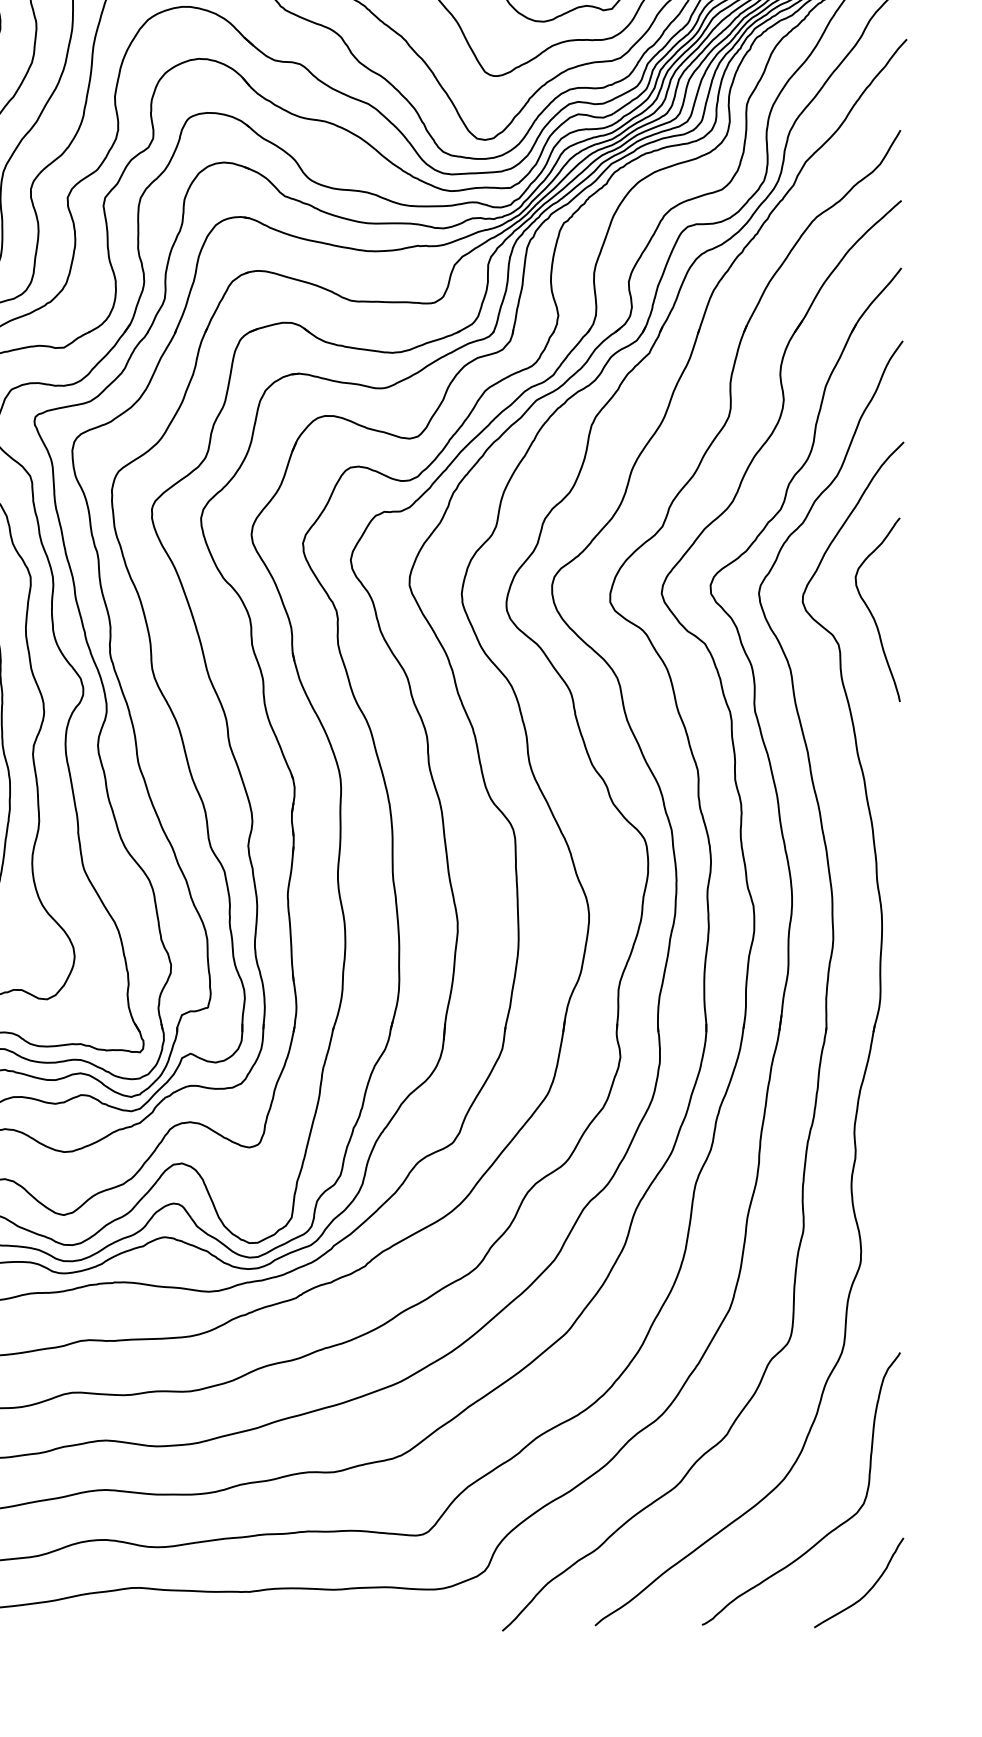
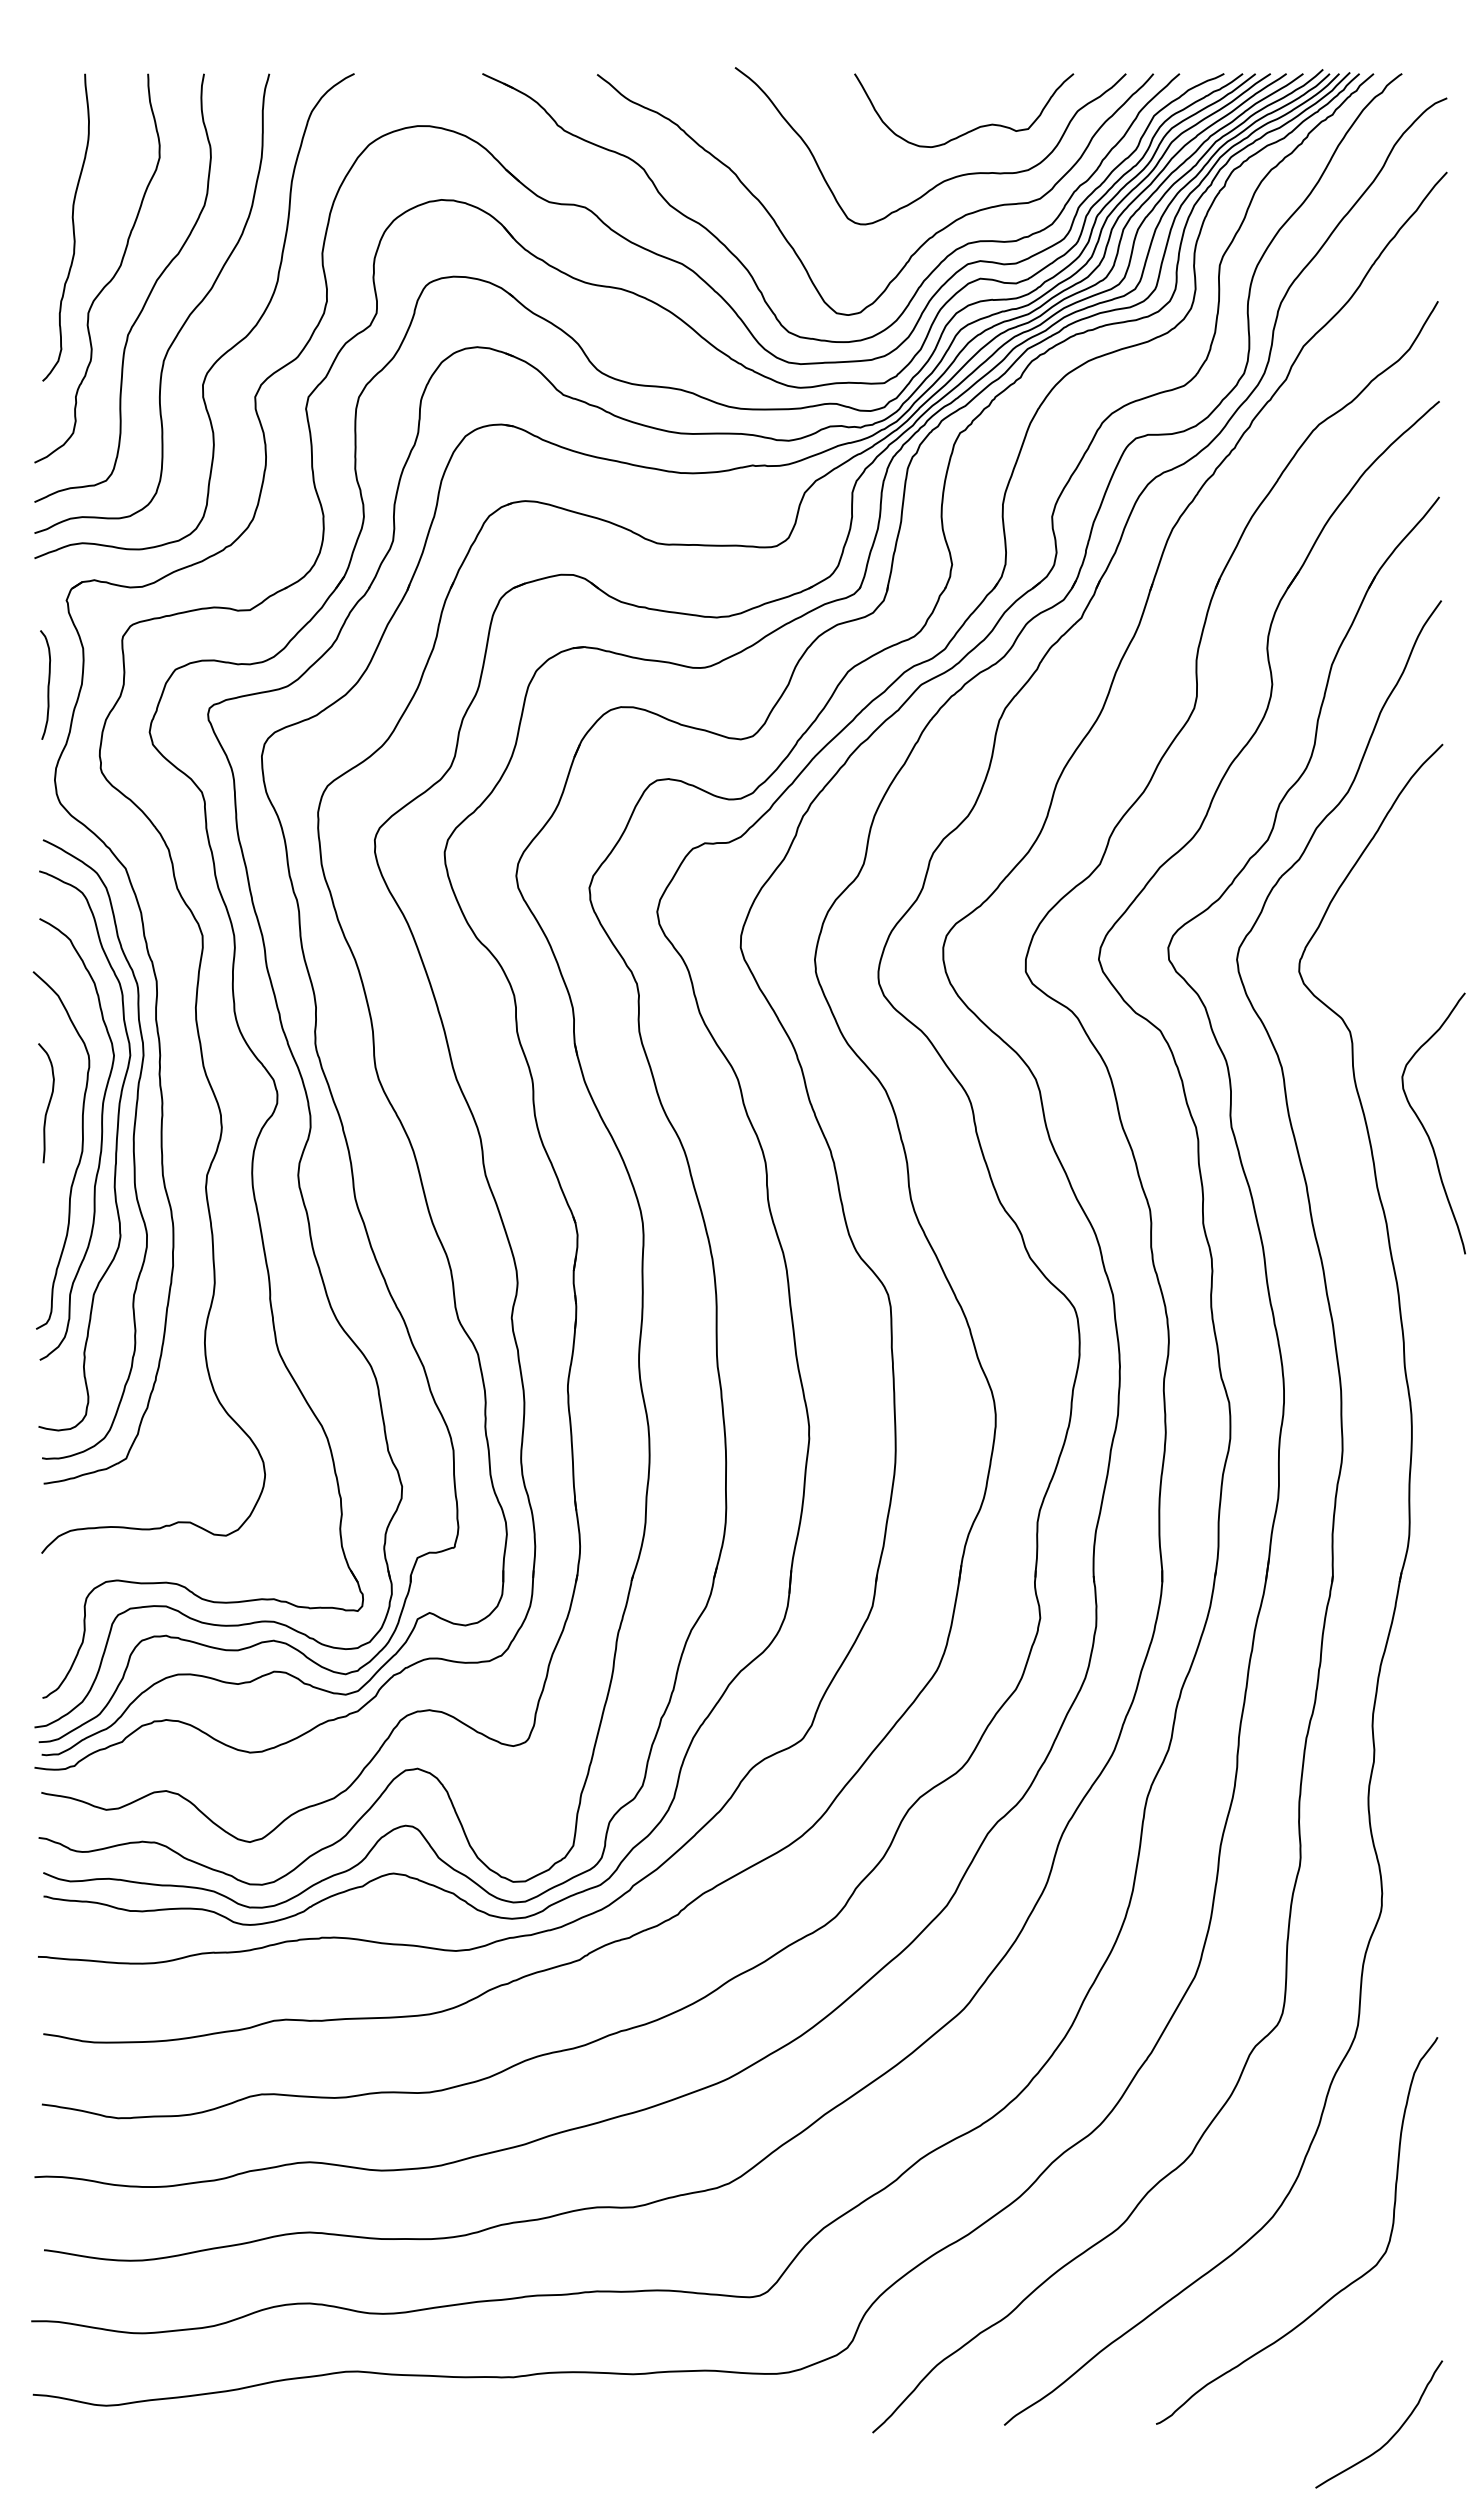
curve: (871, 613) -> (1425, 1128), moved
curve: (867, 1591) -> (1391, 2436), moved

